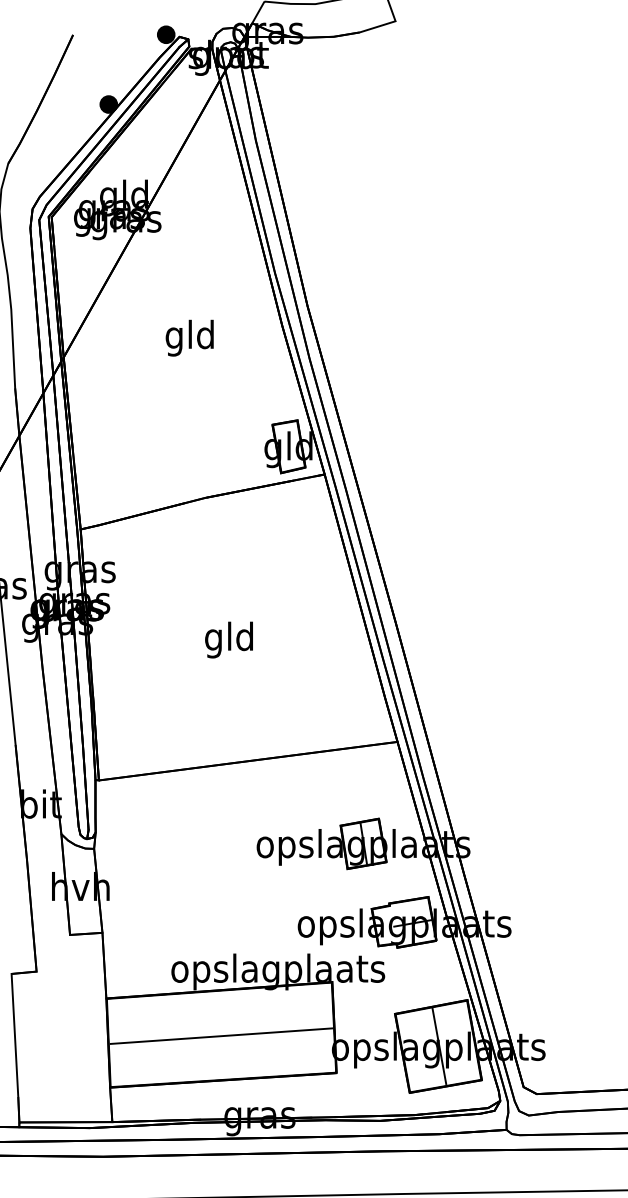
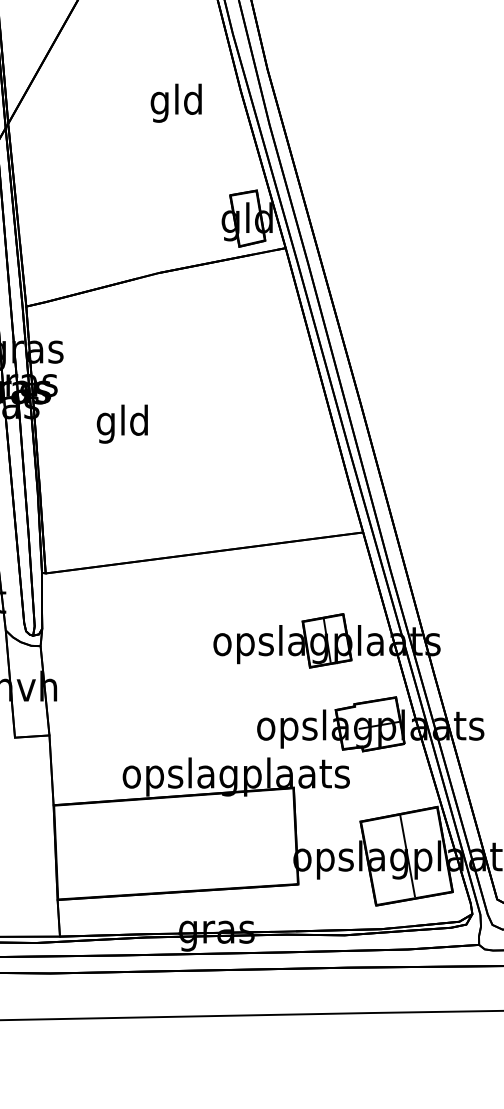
text: (189, 337) -> (176, 102), moved
text: (228, 639) -> (121, 423), moved
line: (221, 1035) -> (176, 844), removed

